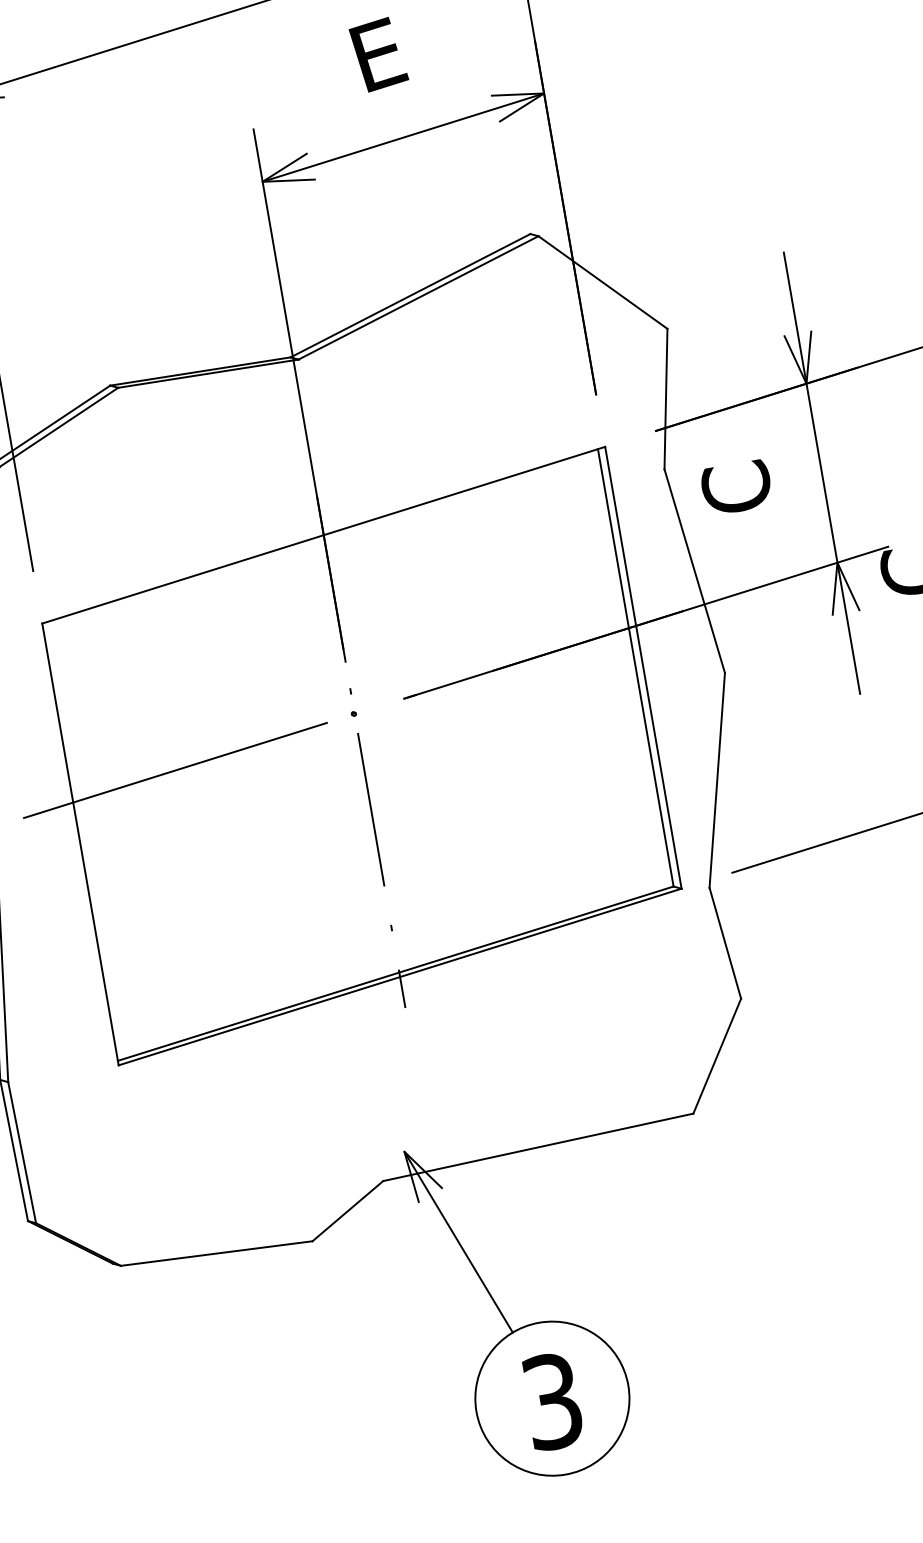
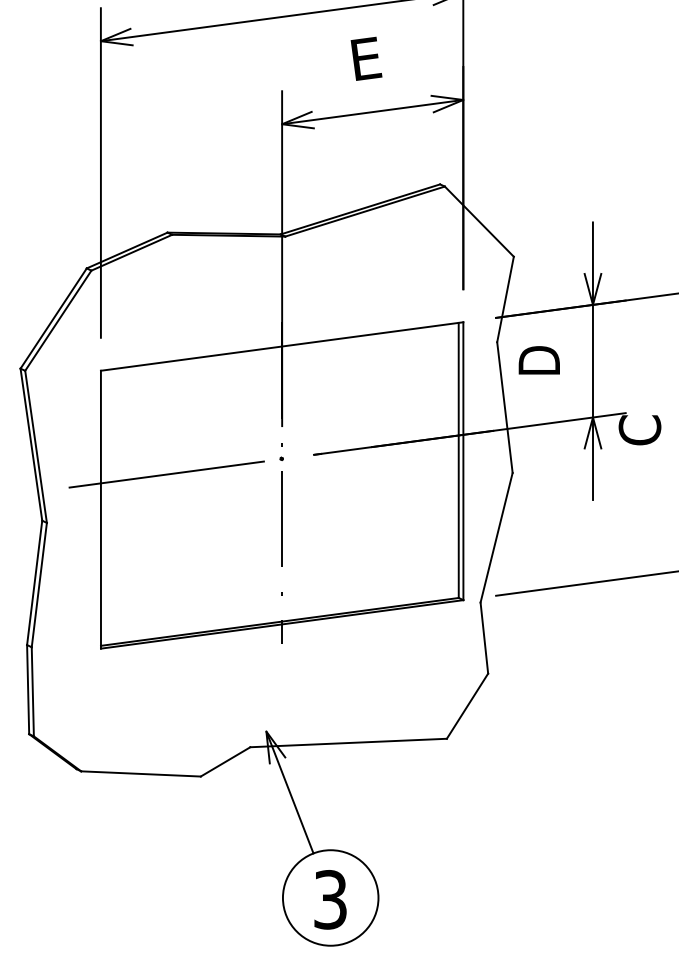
text: (737, 488) -> (539, 361), C -> D

